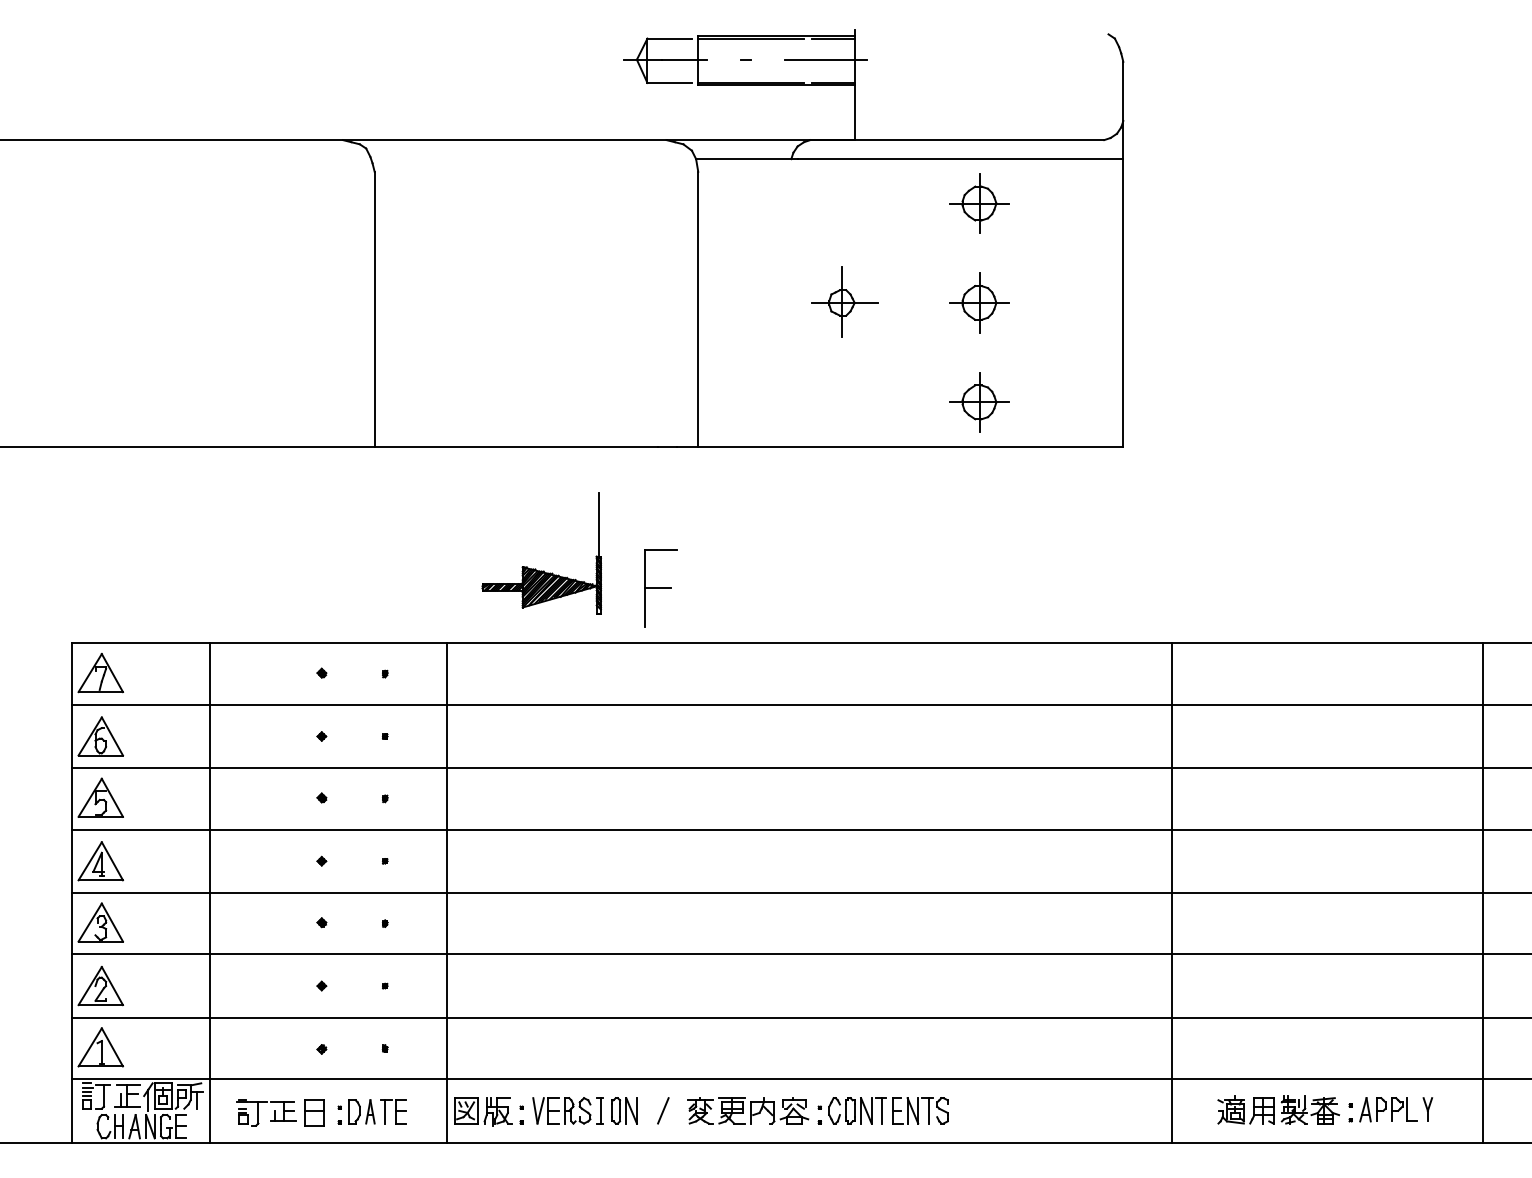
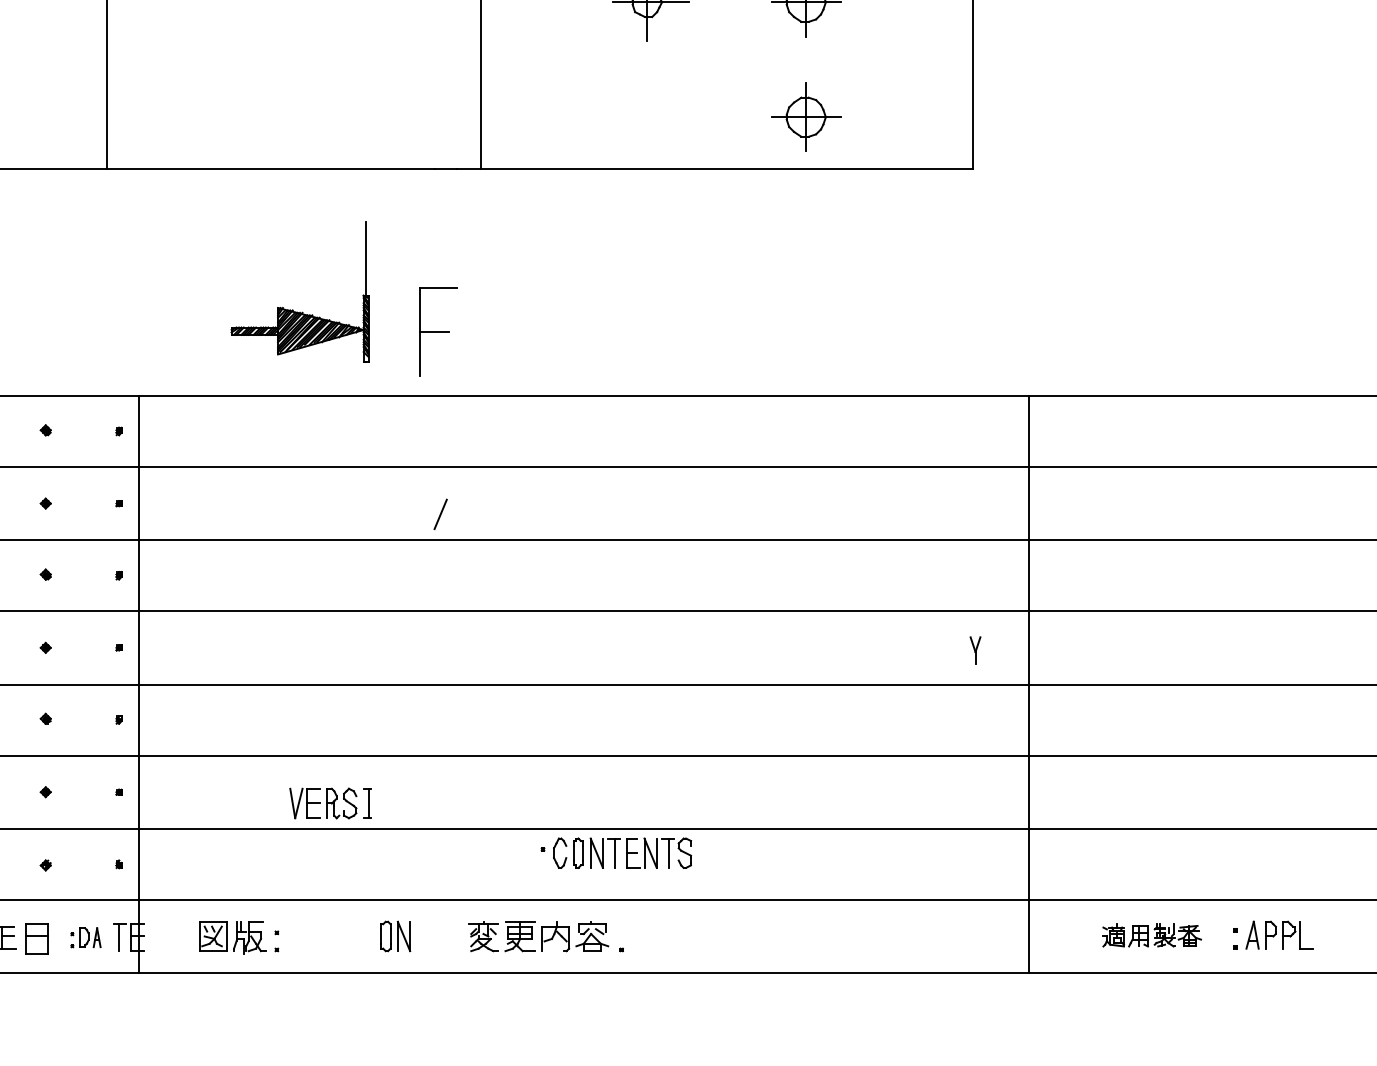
line: (446, 892) -> (139, 684), moved
part: (1278, 1109) -> (1152, 934), size x0.7
part: (1427, 1109) -> (975, 650), moved
part: (567, 1110) -> (329, 803), moved
line: (663, 1110) -> (440, 514), moved
part: (882, 1110) -> (615, 852), moved
part: (356, 1111) -> (85, 937), size x0.7

